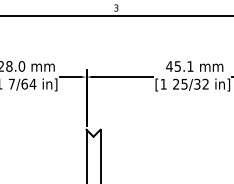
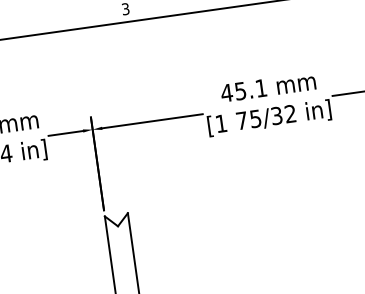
text: (176, 83) -> (242, 119), 25/32 -> 75/32

